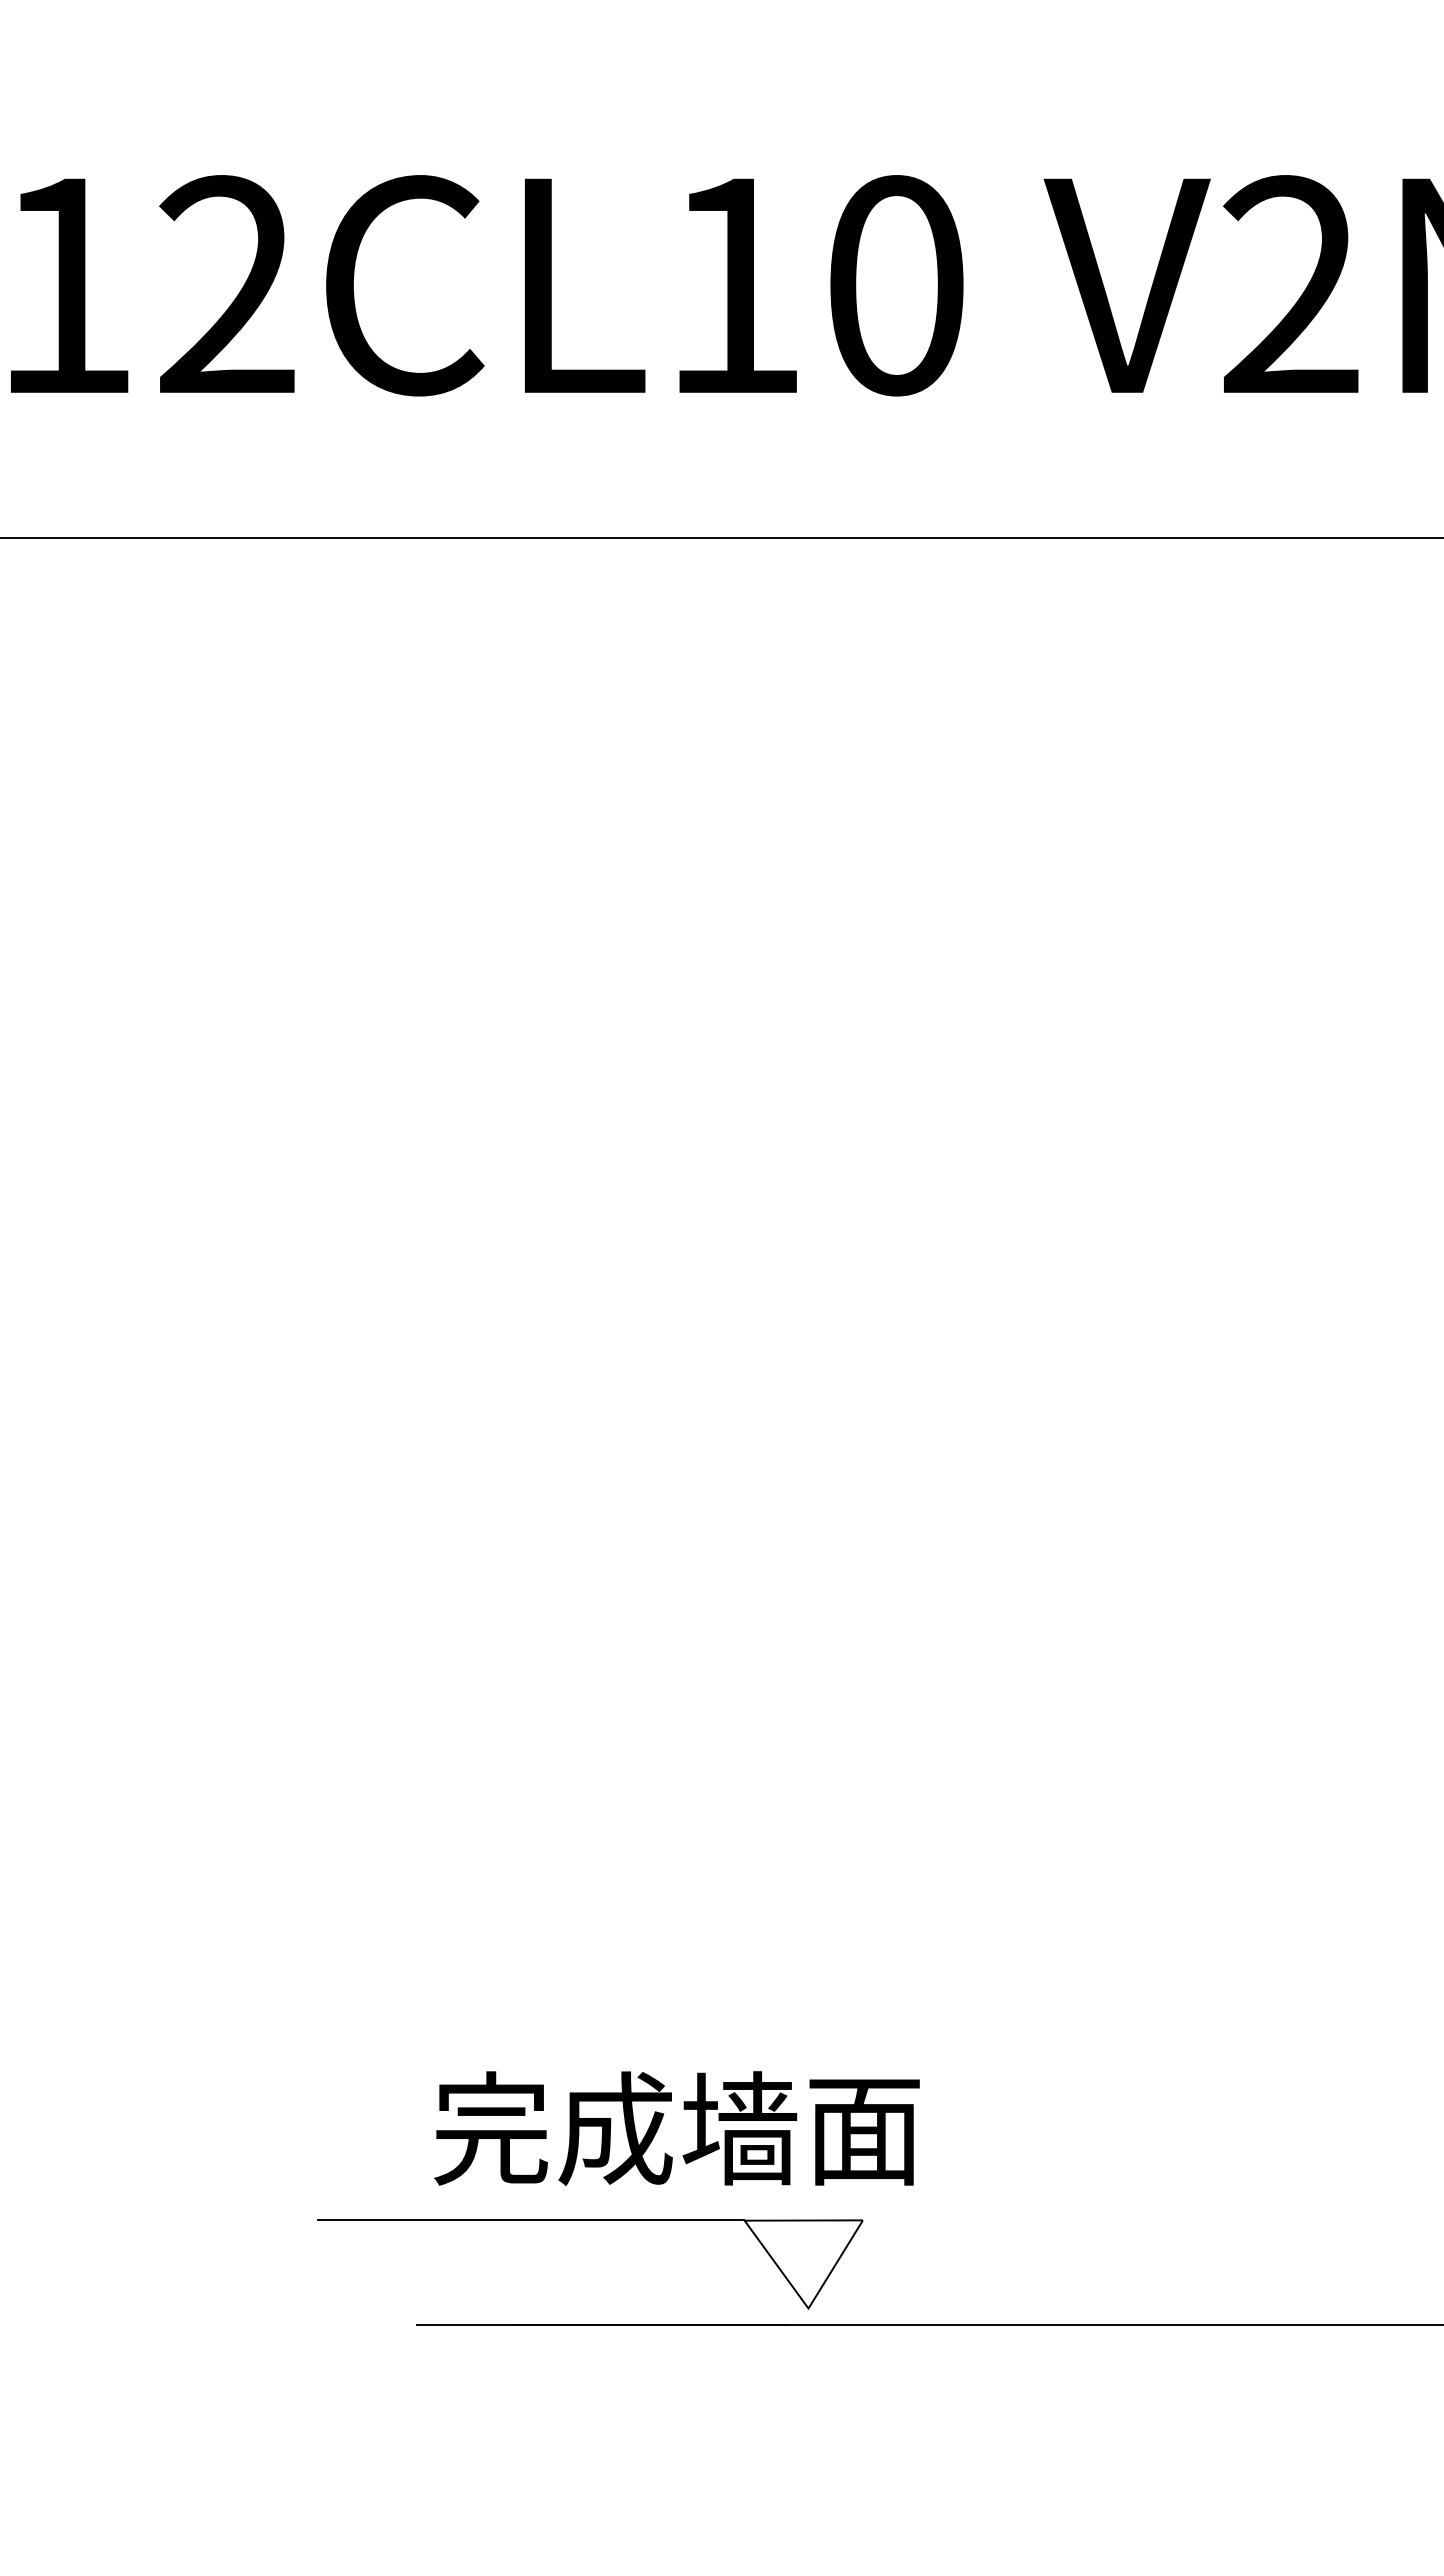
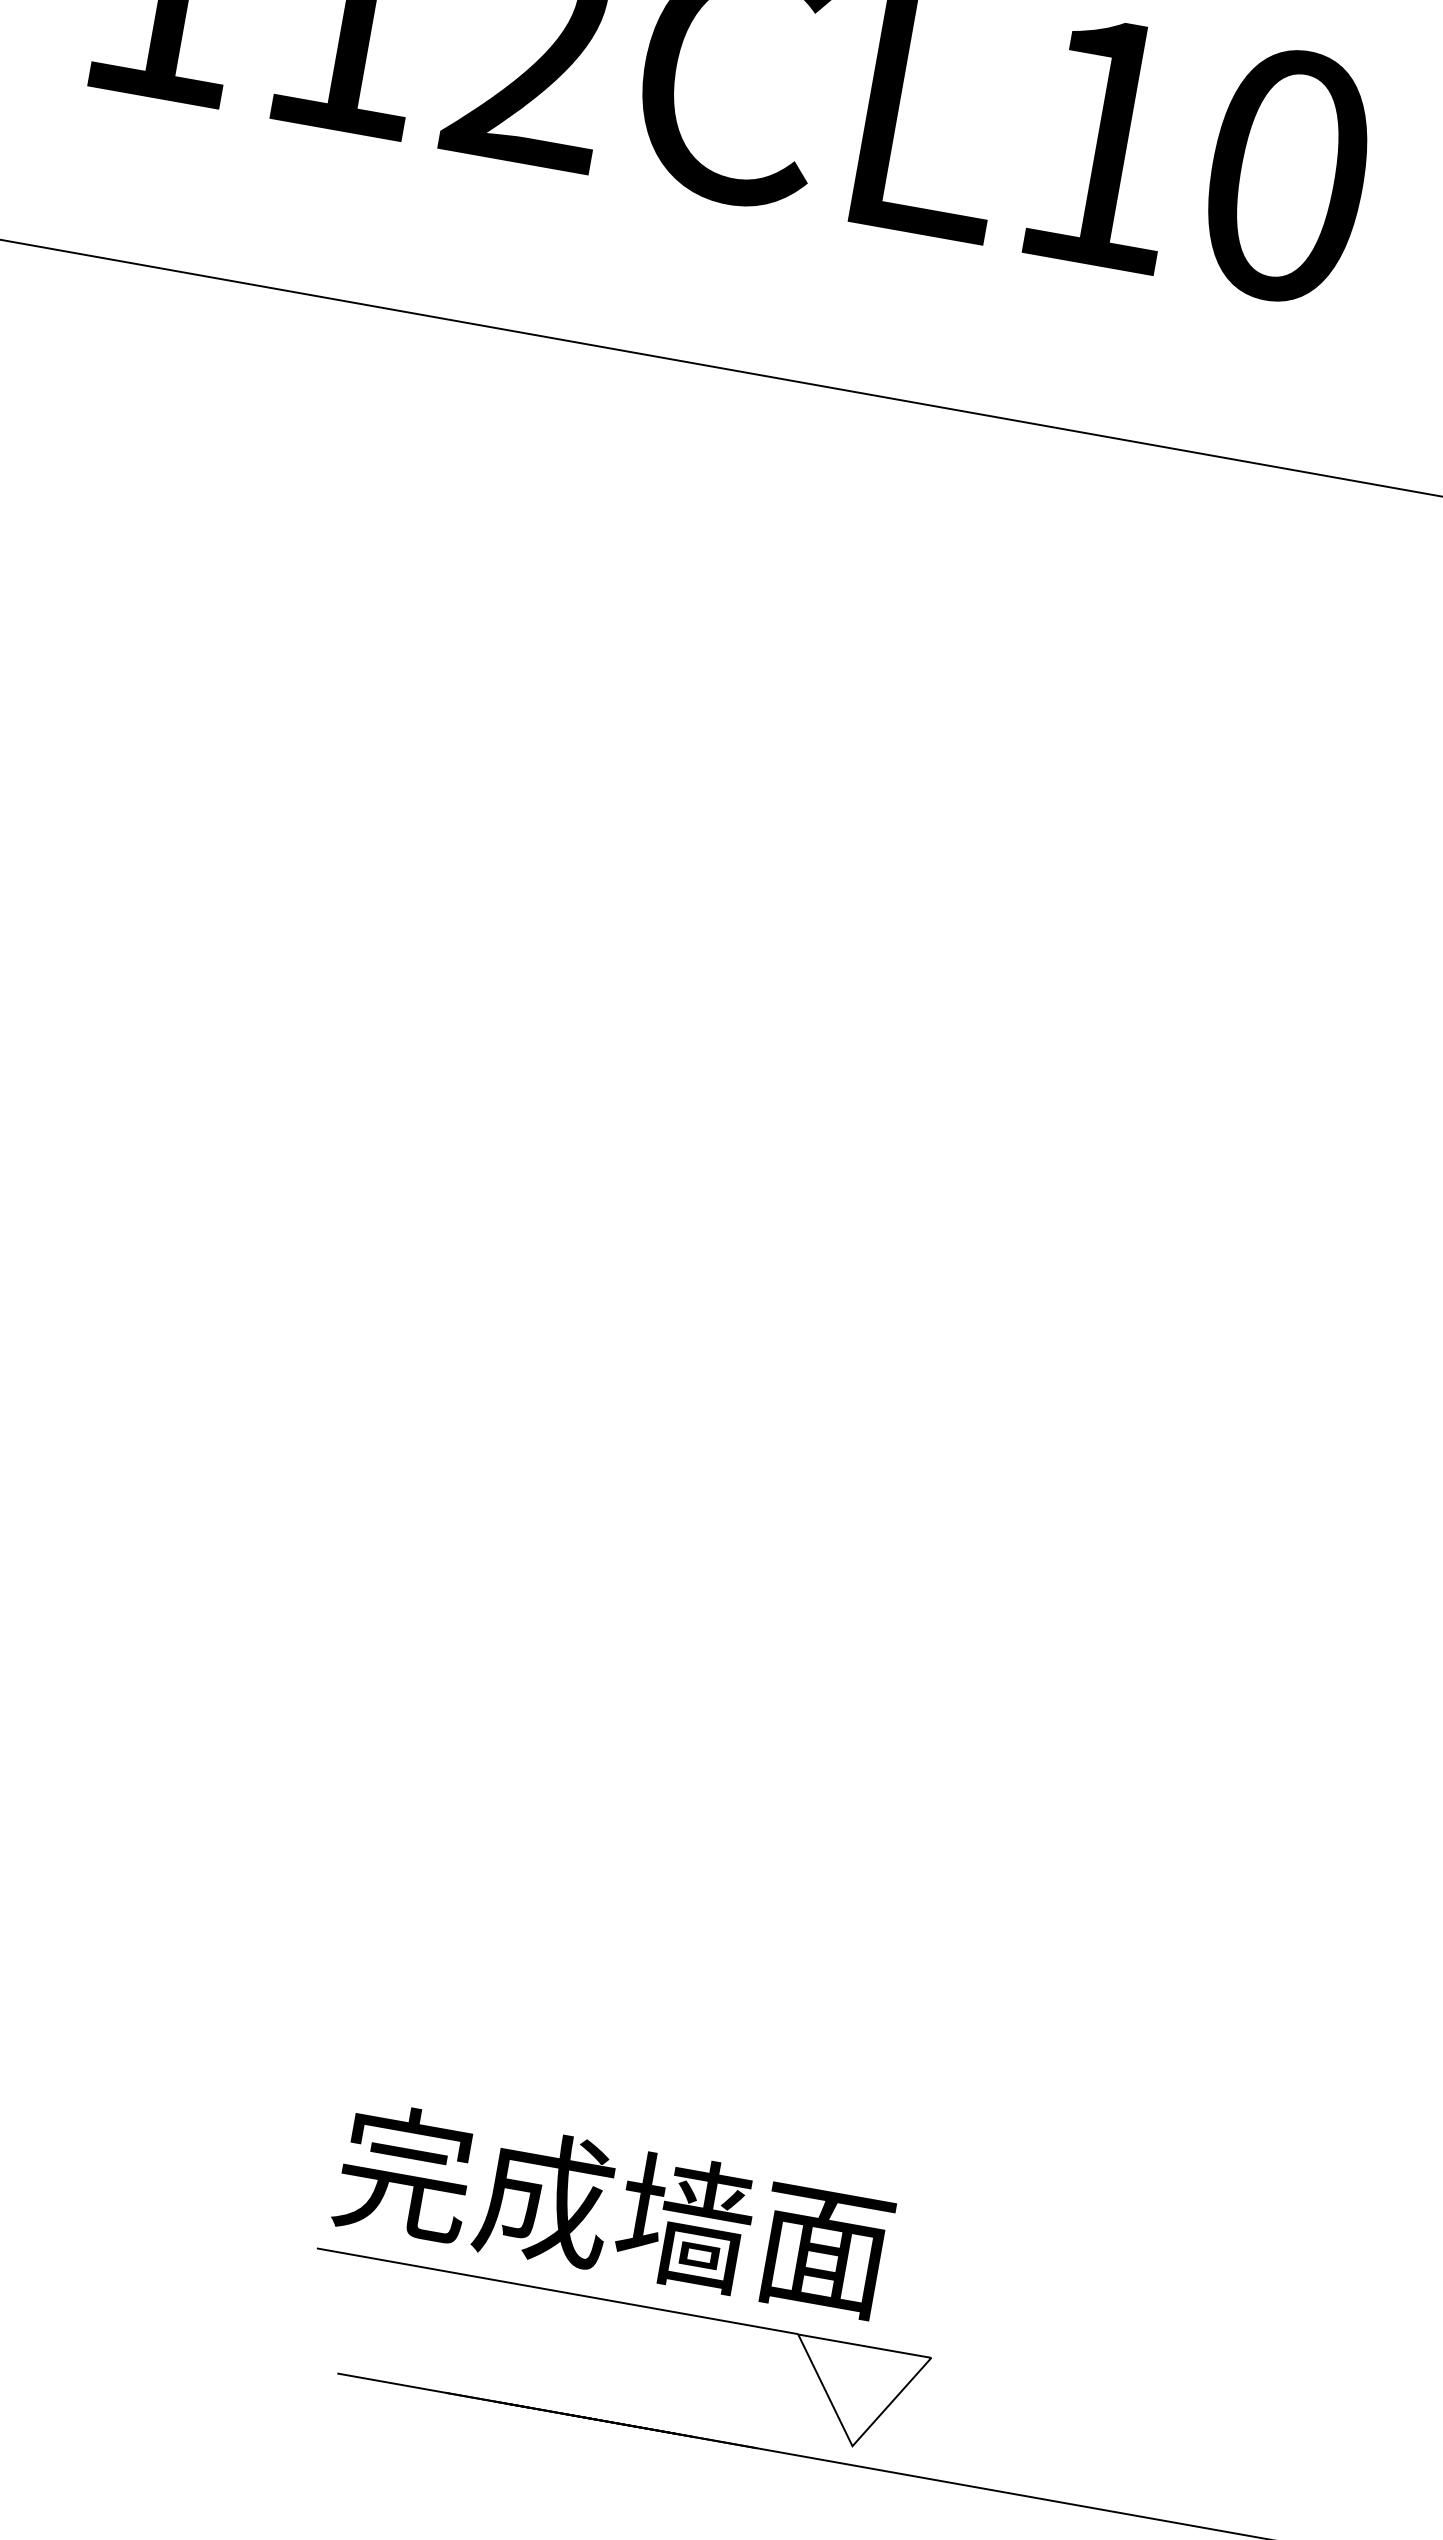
text: (676, 2128) -> (613, 2209), moved
part: (590, 2220) -> (624, 2303), moved

